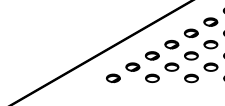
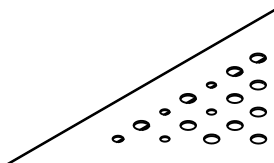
part: (191, 32) -> (211, 84), size x0.6
part: (152, 55) -> (164, 111), size x0.6
part: (191, 55) -> (211, 111), size x0.6
part: (112, 78) -> (117, 138), size x0.7
part: (152, 78) -> (164, 138), size x0.6

